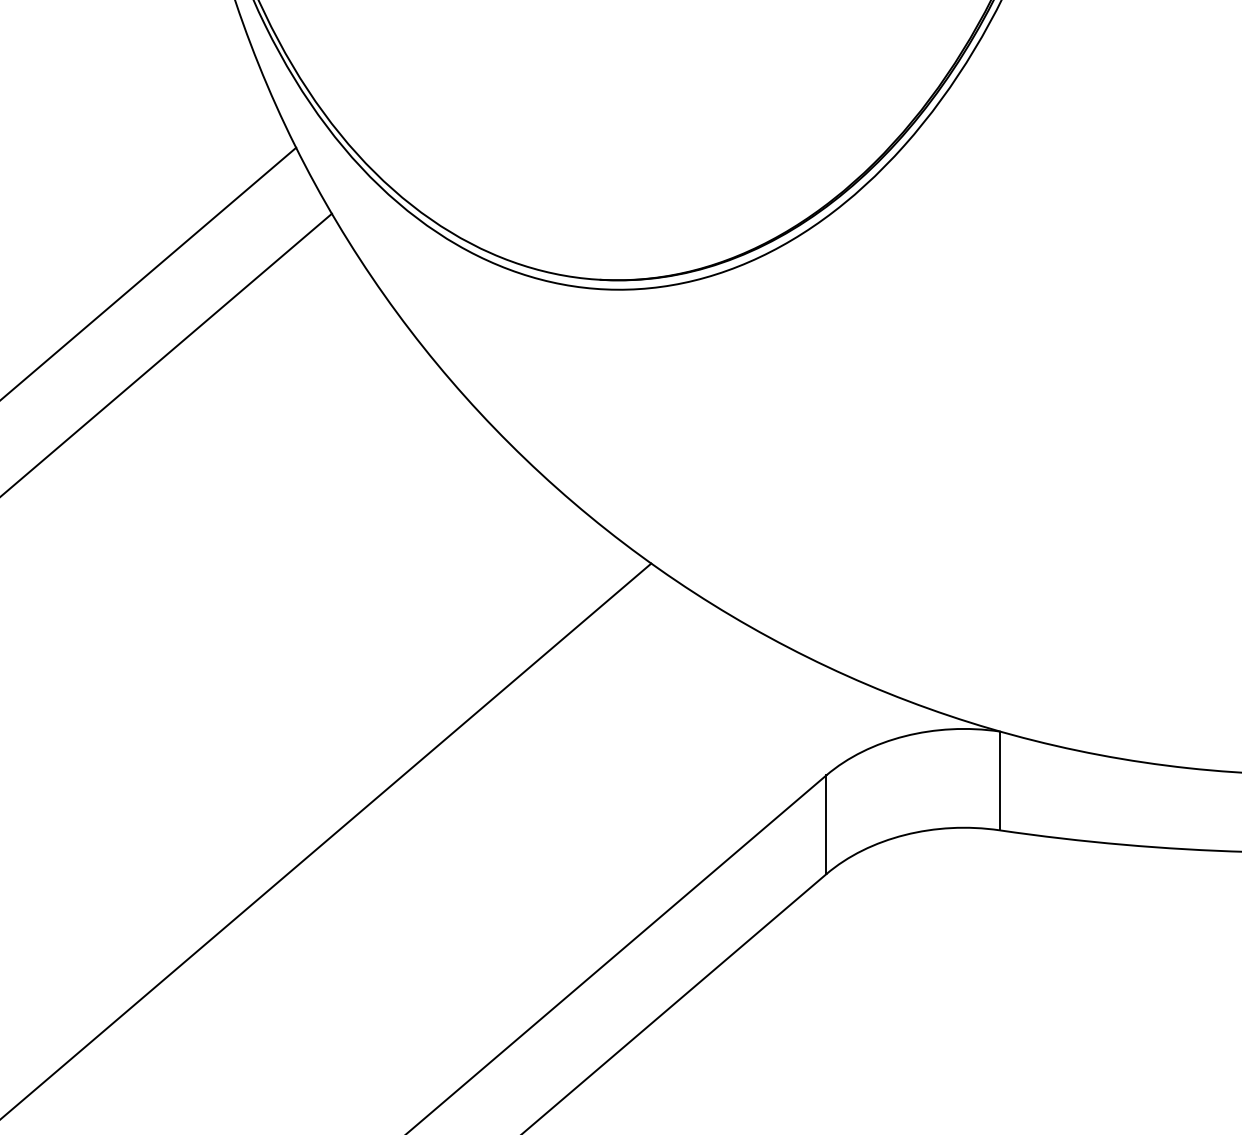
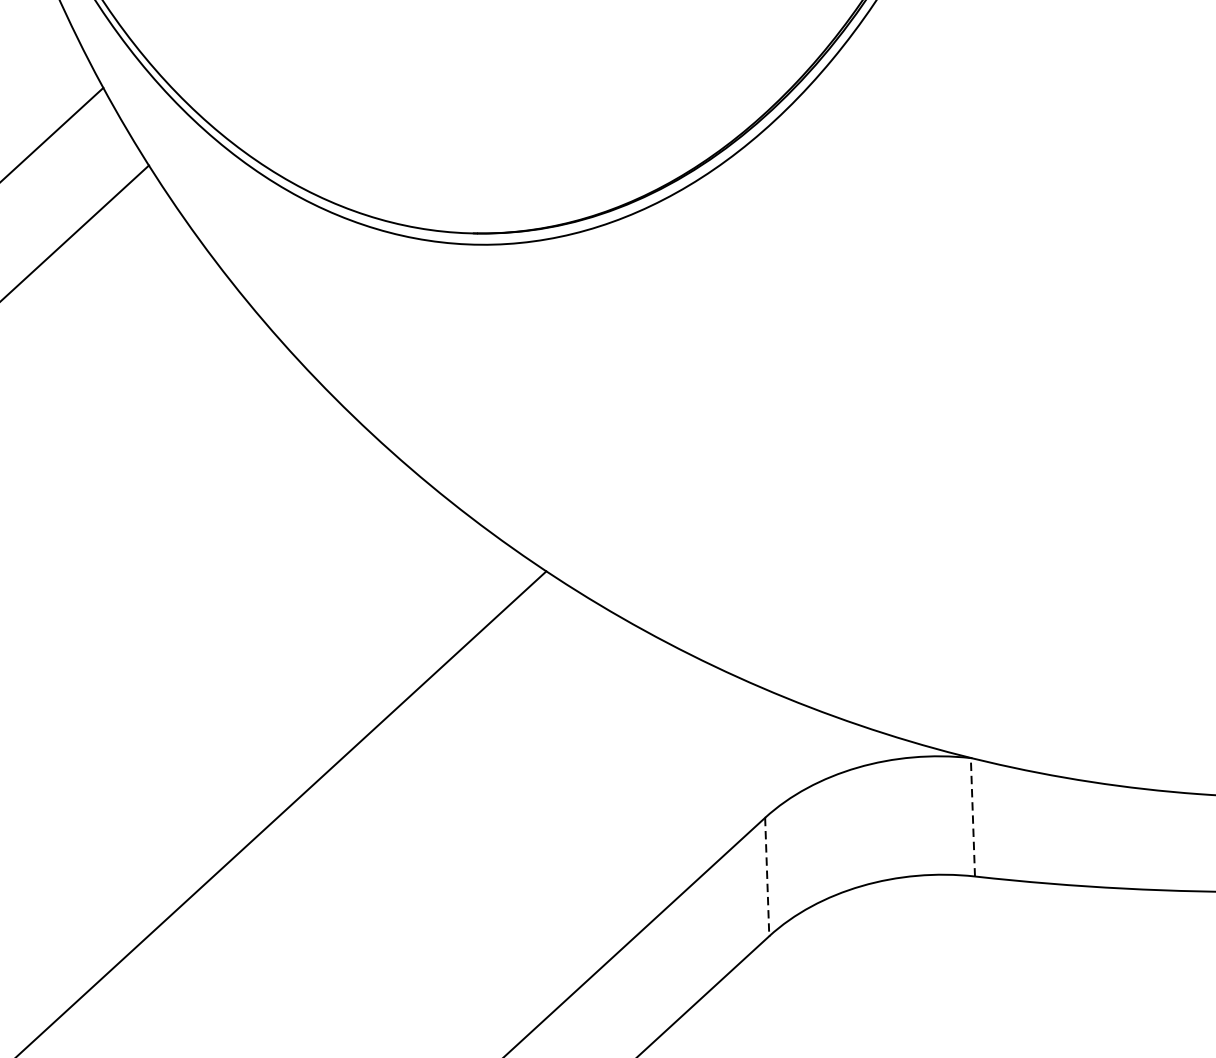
line: (999, 780) -> (972, 816), solid -> dashed
line: (826, 825) -> (767, 877), solid -> dashed

